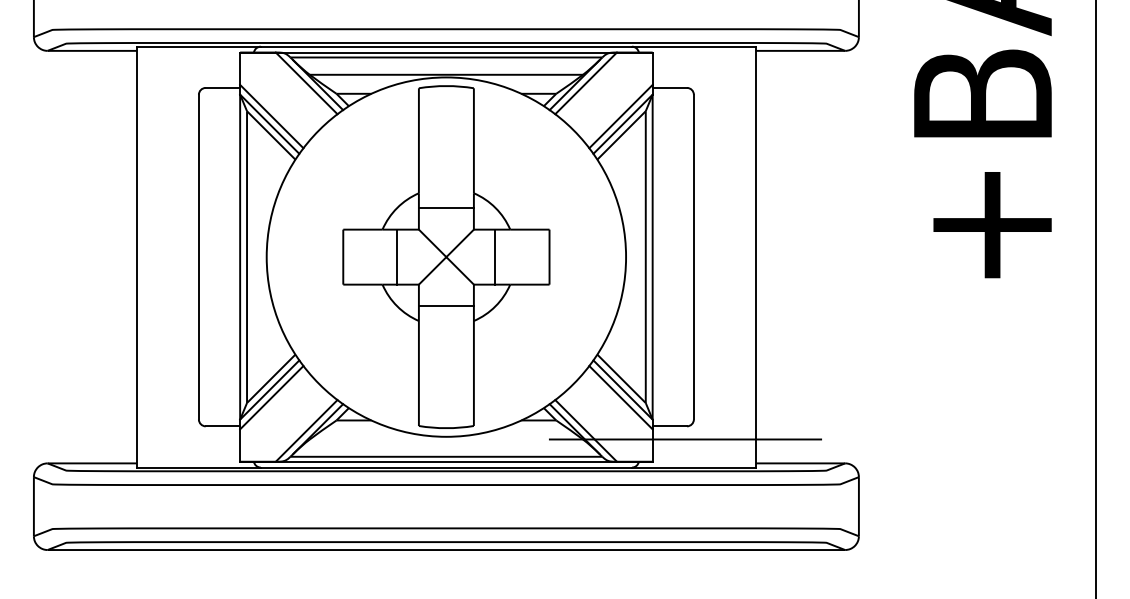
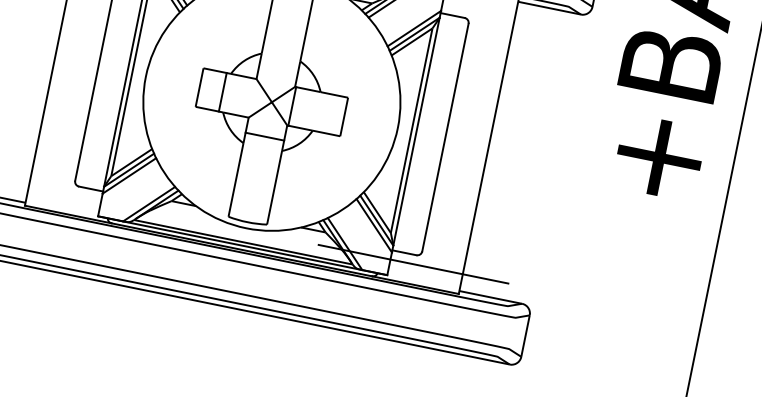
line: (445, 208) -> (278, 68), removed
line: (397, 256) -> (222, 91), moved
line: (495, 256) -> (292, 105), moved

